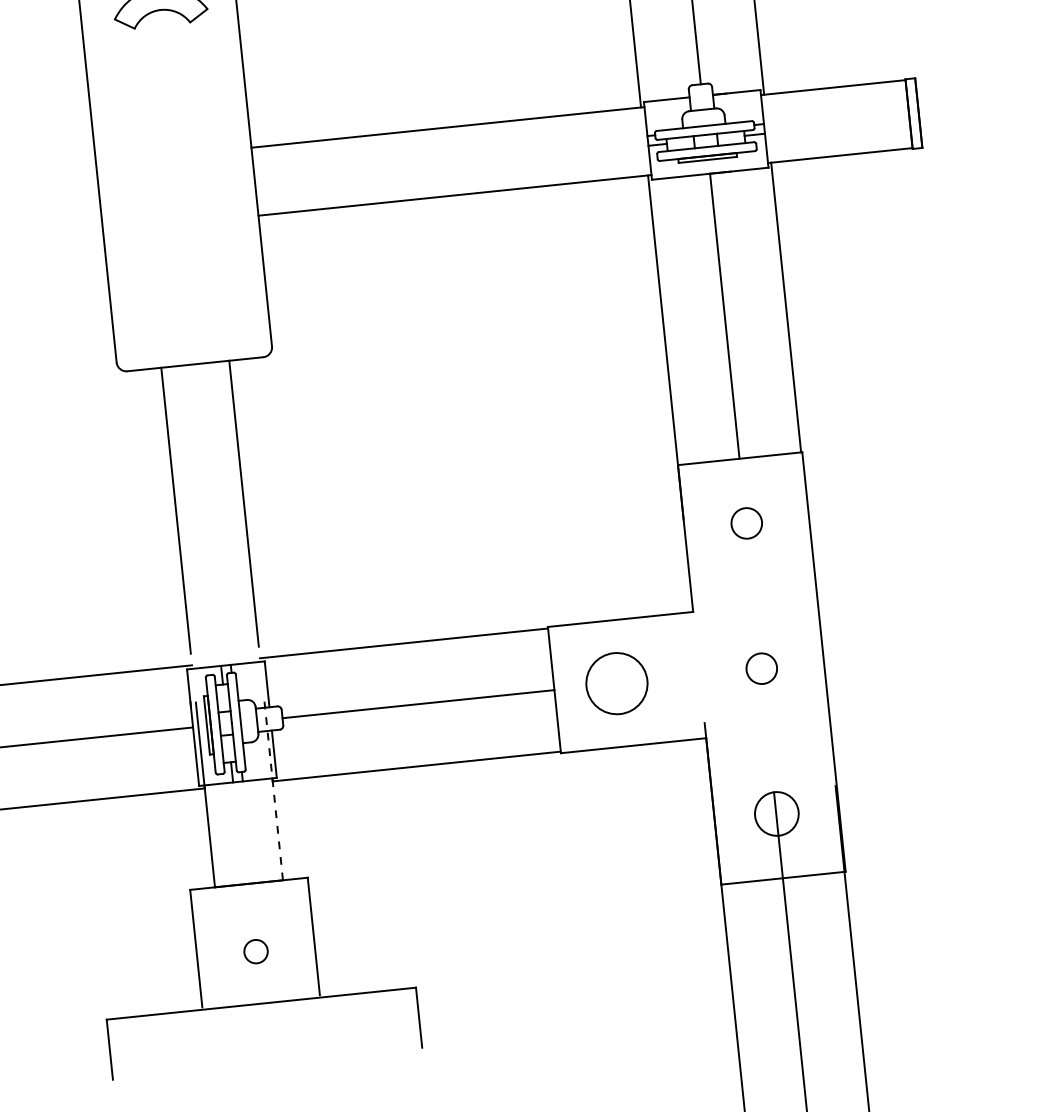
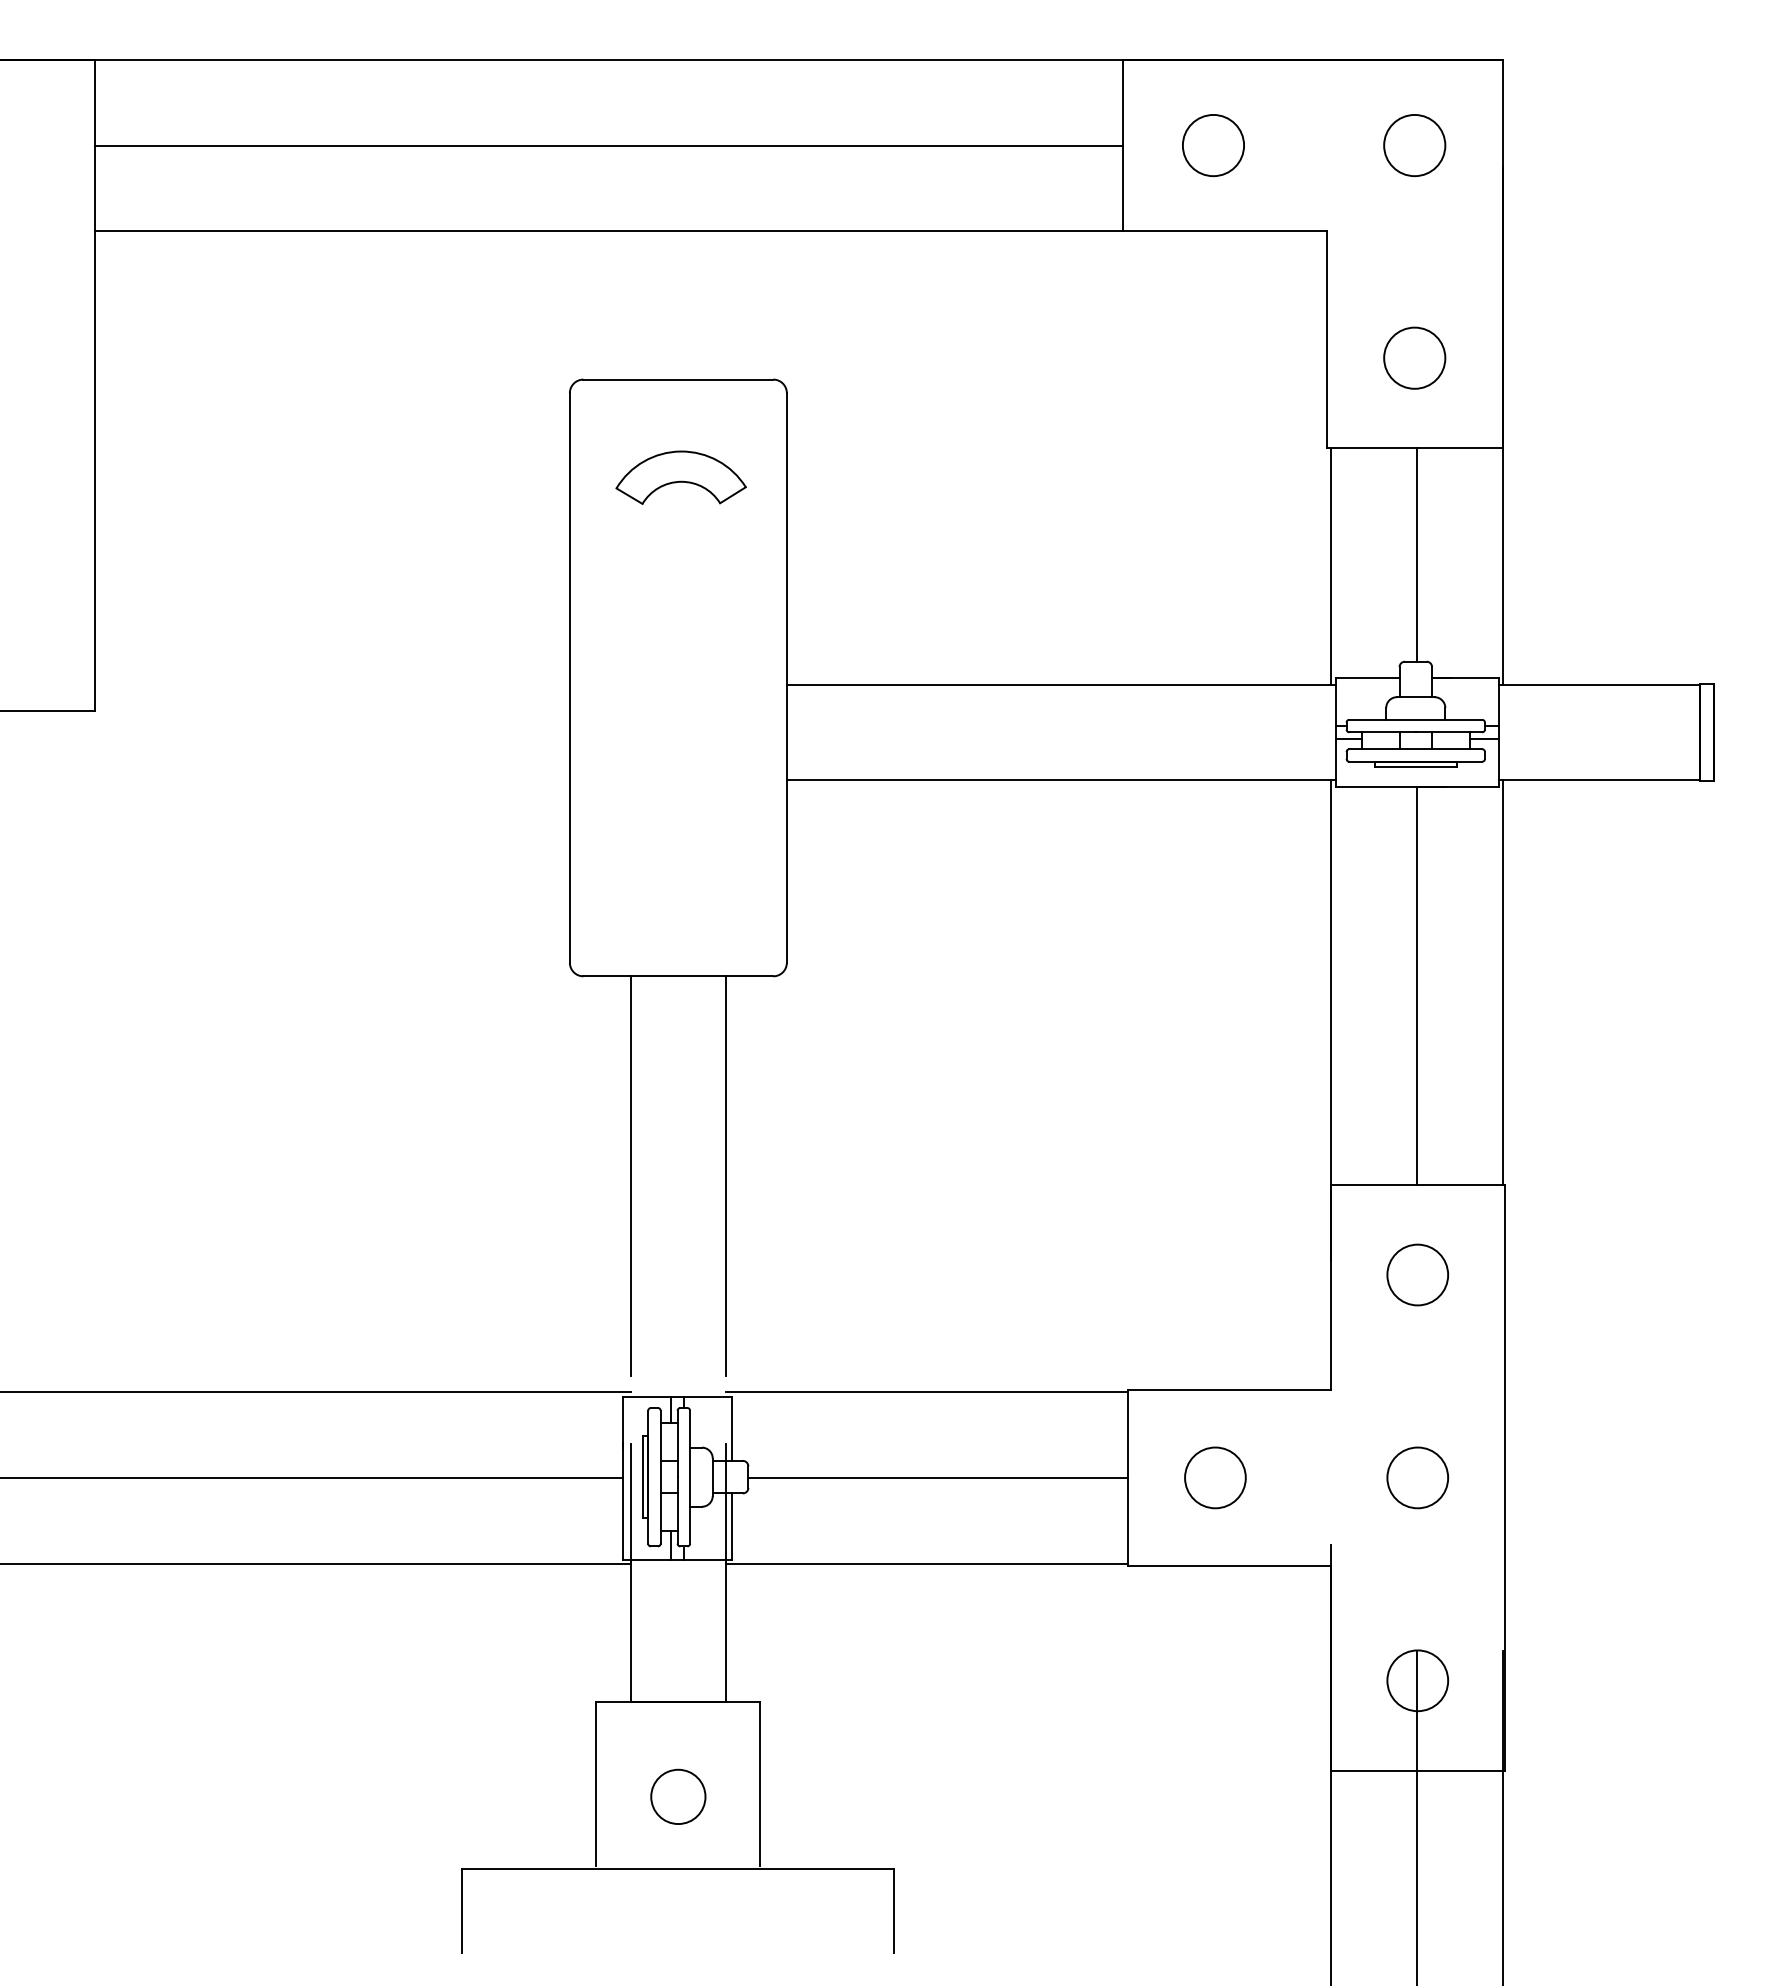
circle: (746, 523) -> (1417, 1274), size x1.43
circle: (761, 668) -> (1417, 1477), size x1.43
circle: (616, 683) -> (1215, 1477), size x0.71
line: (273, 787) -> (725, 1572), dashed -> solid
circle: (256, 951) -> (678, 1796), size x1.67

